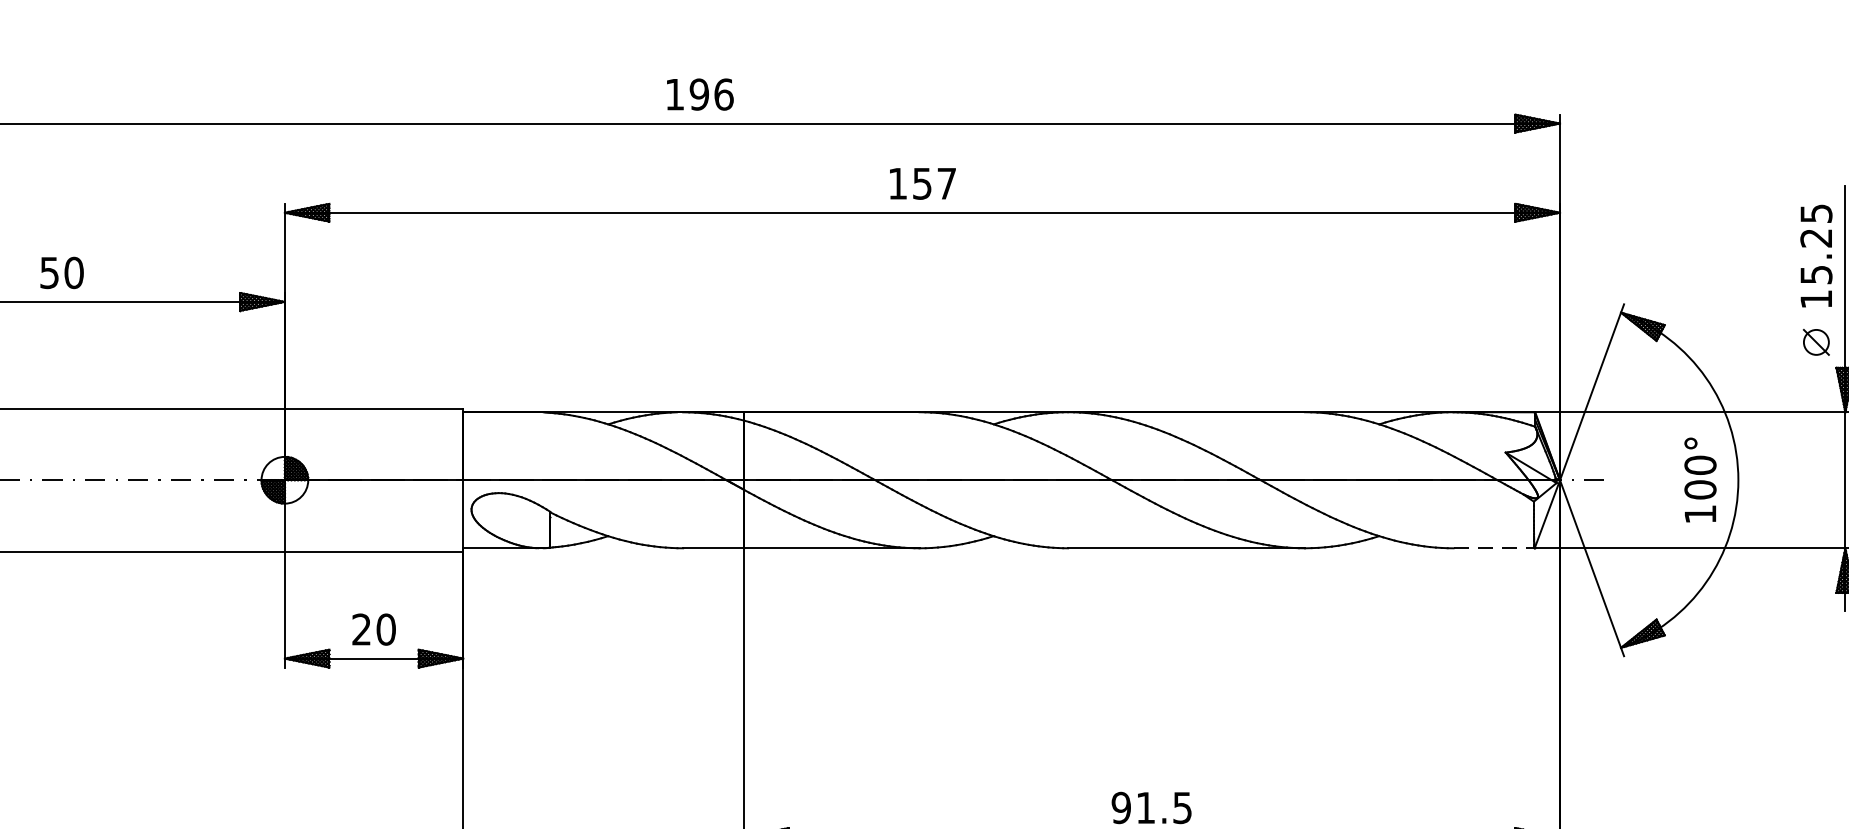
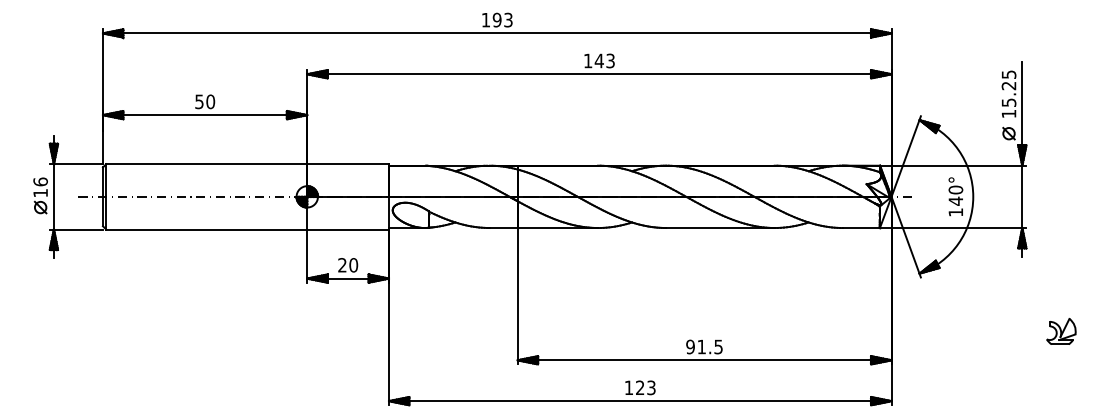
text: (724, 93) -> (508, 19), 196 -> 193
text: (933, 182) -> (604, 60), 157 -> 143
text: (1699, 488) -> (955, 200), 100° -> 140°
line: (1494, 549) -> (861, 228), dashed -> solid

